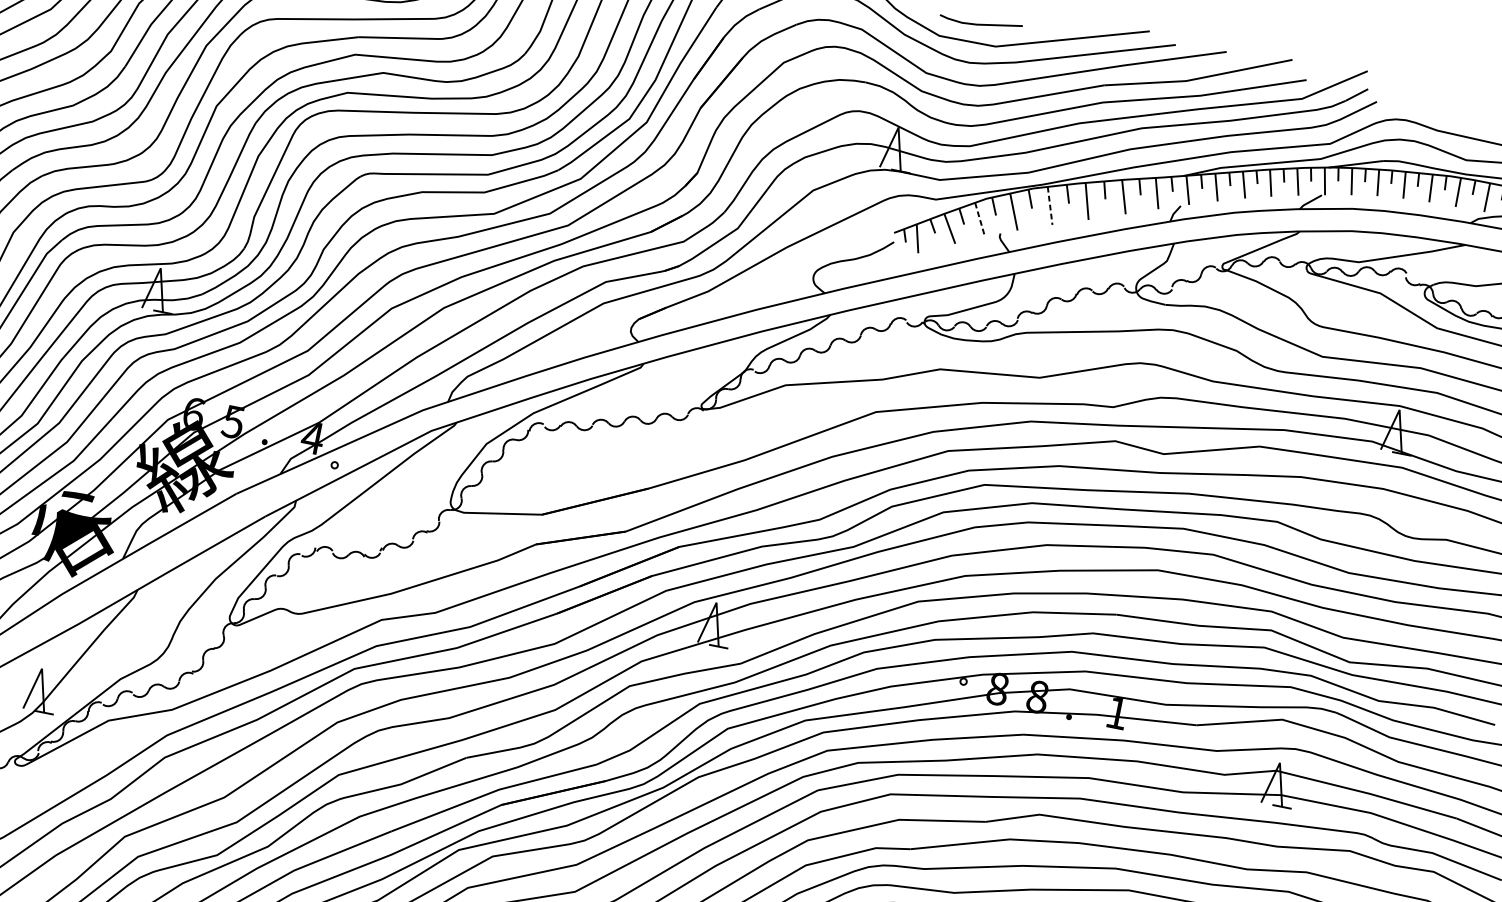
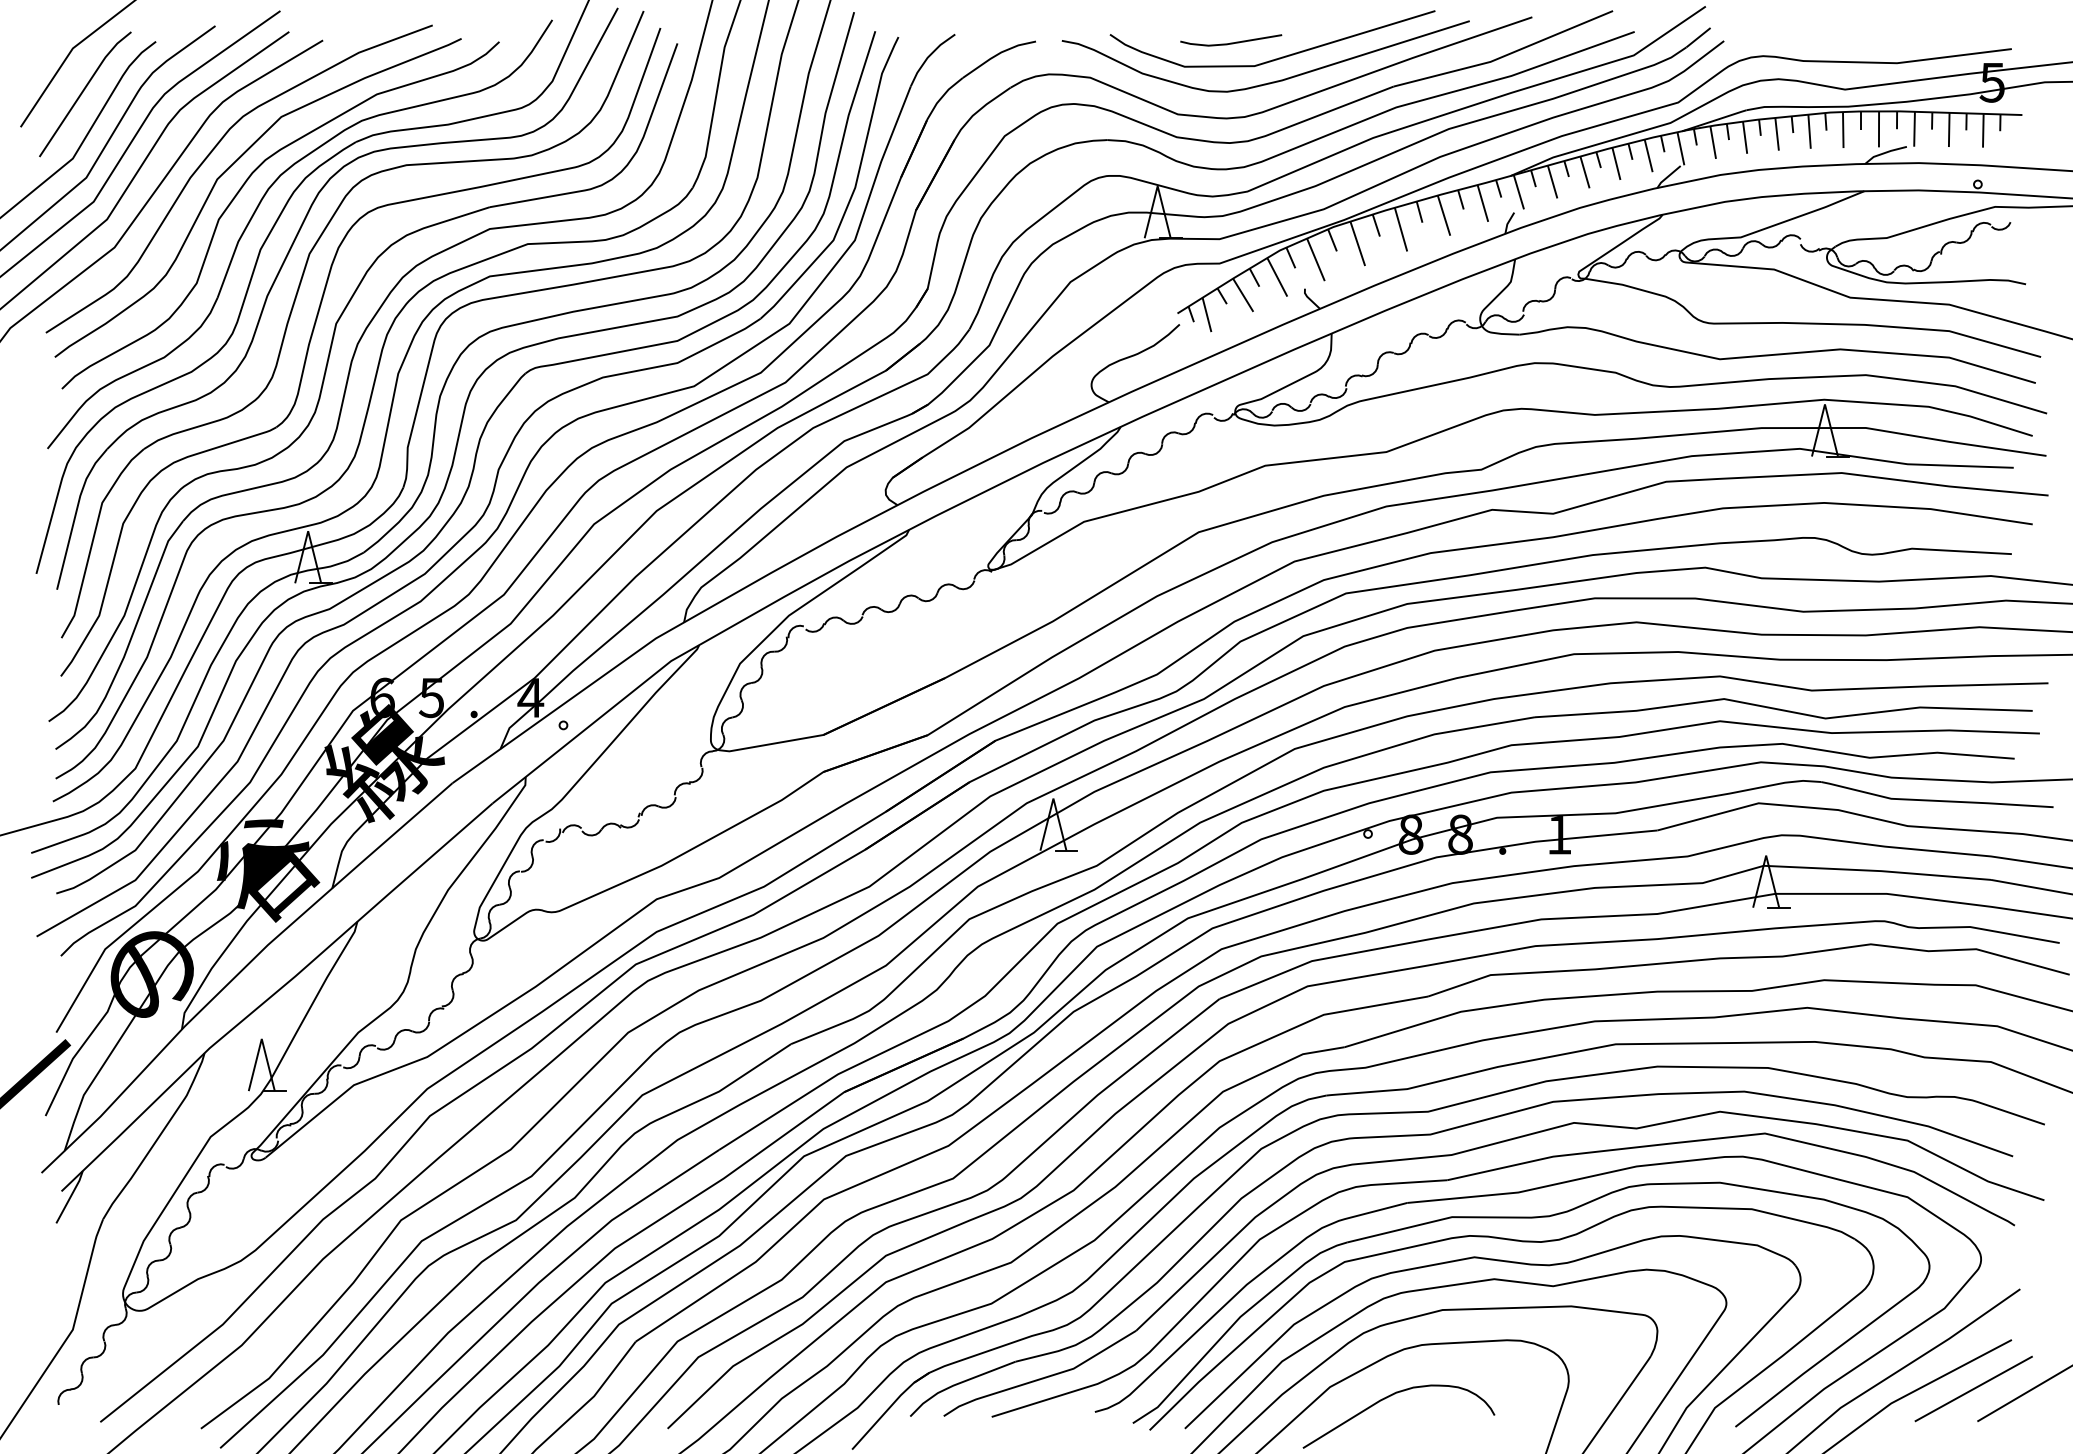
line: (1049, 206) -> (1357, 244), dashed -> solid
line: (980, 220) -> (1277, 277), dashed -> solid

